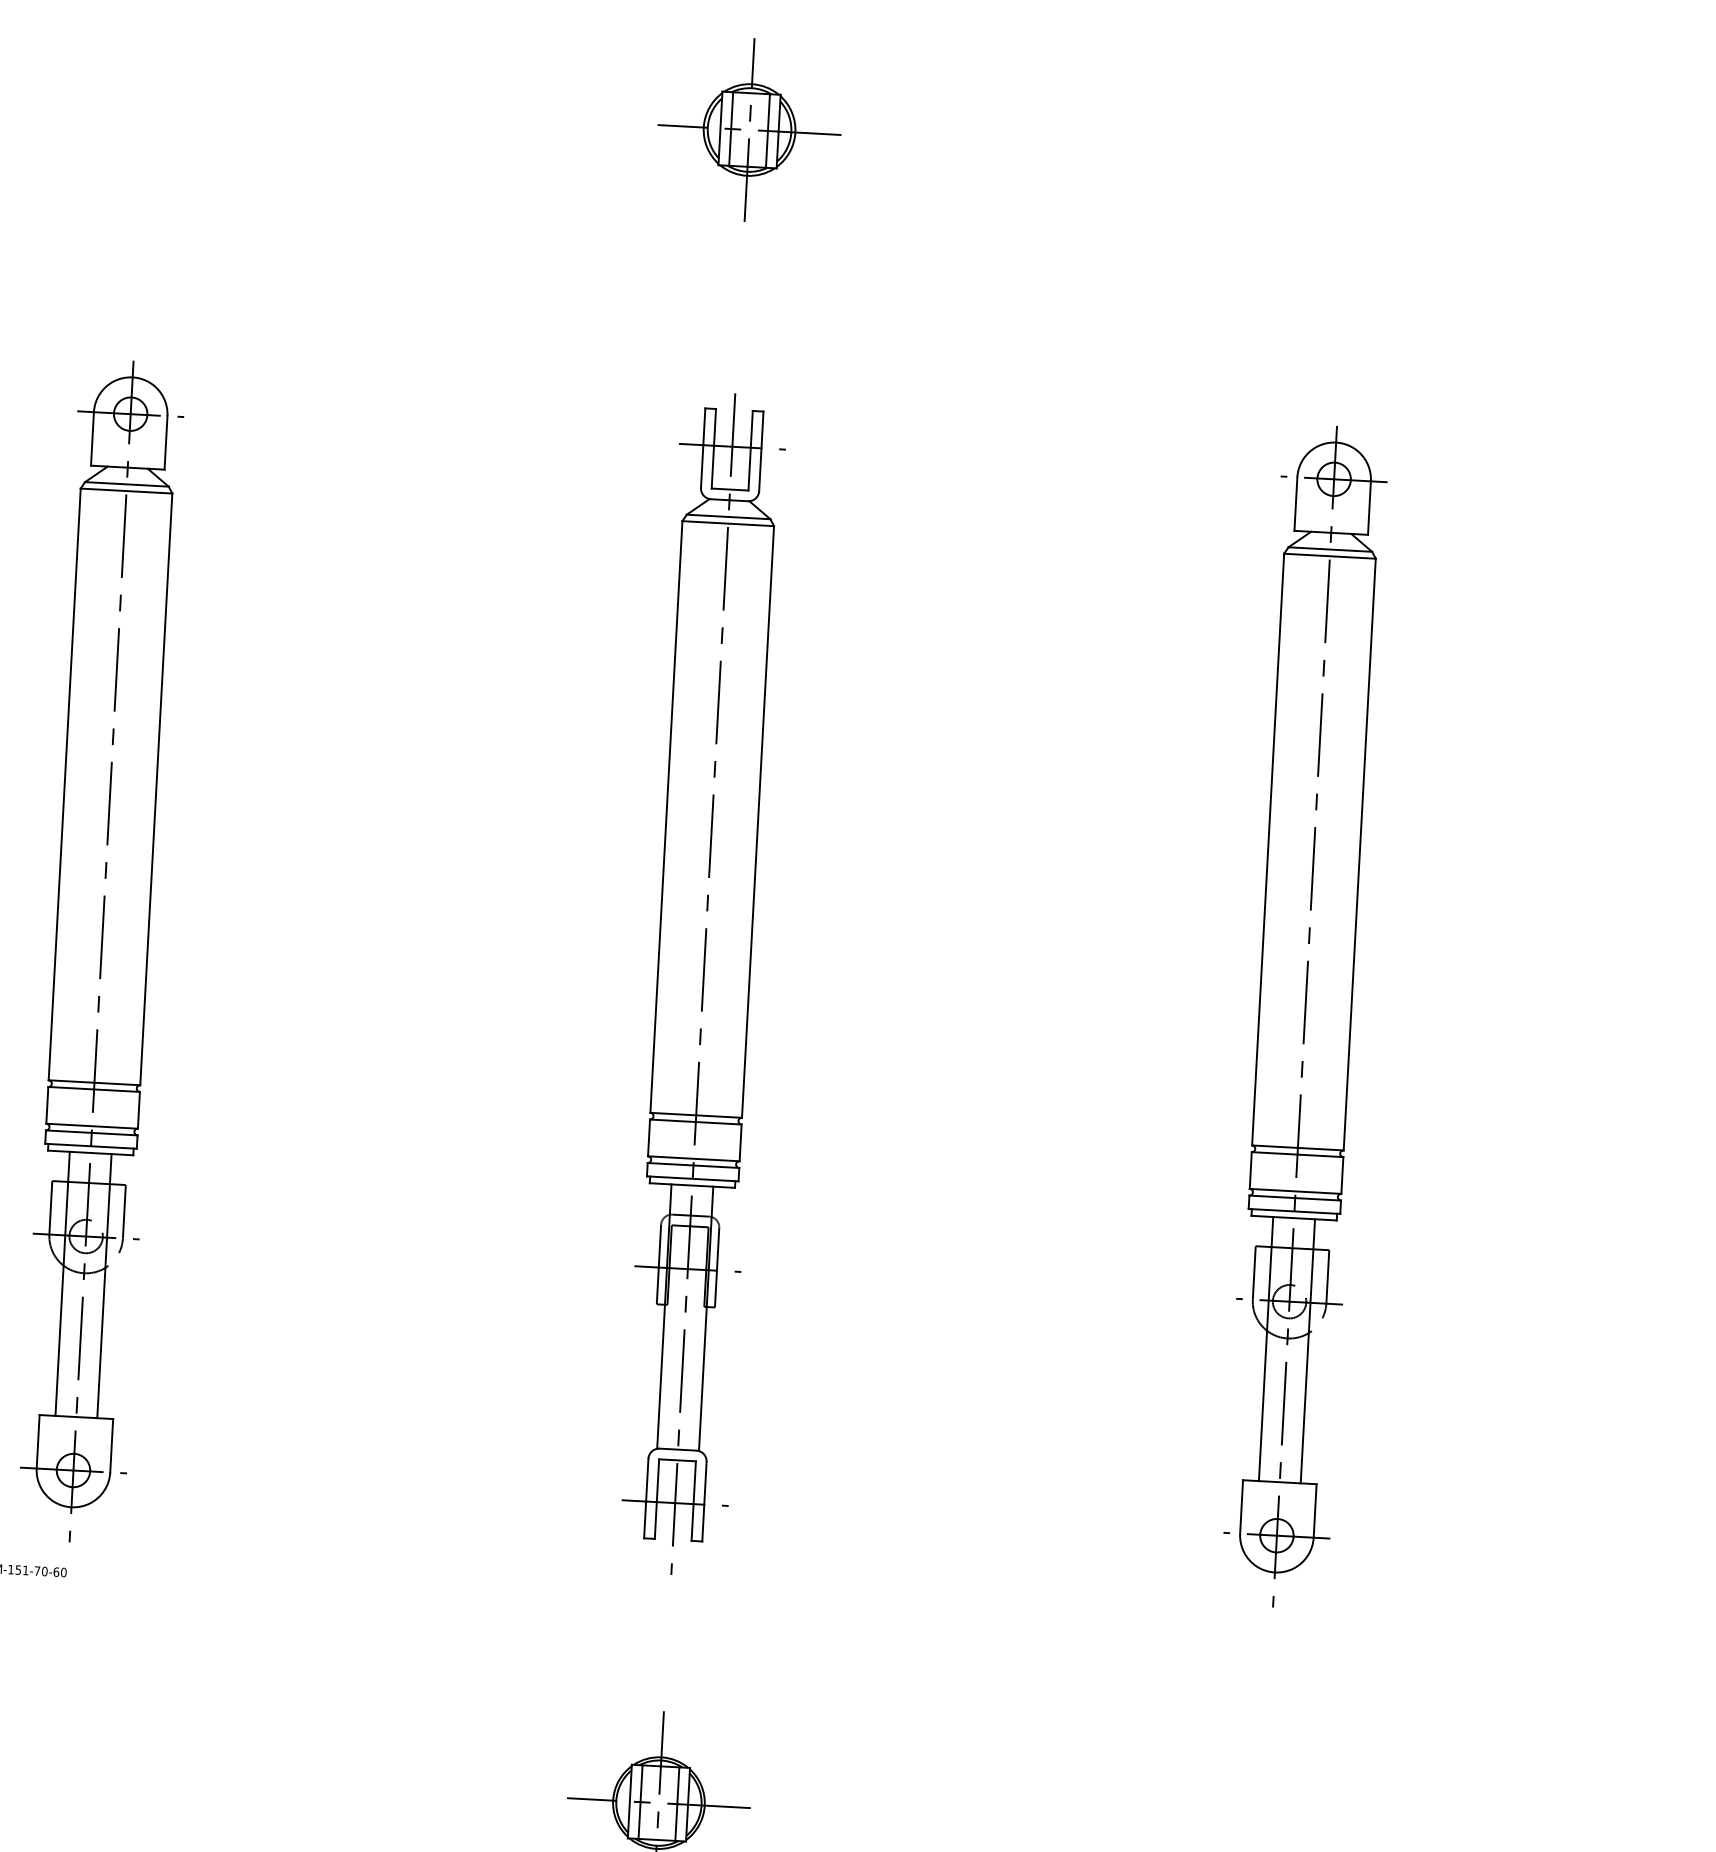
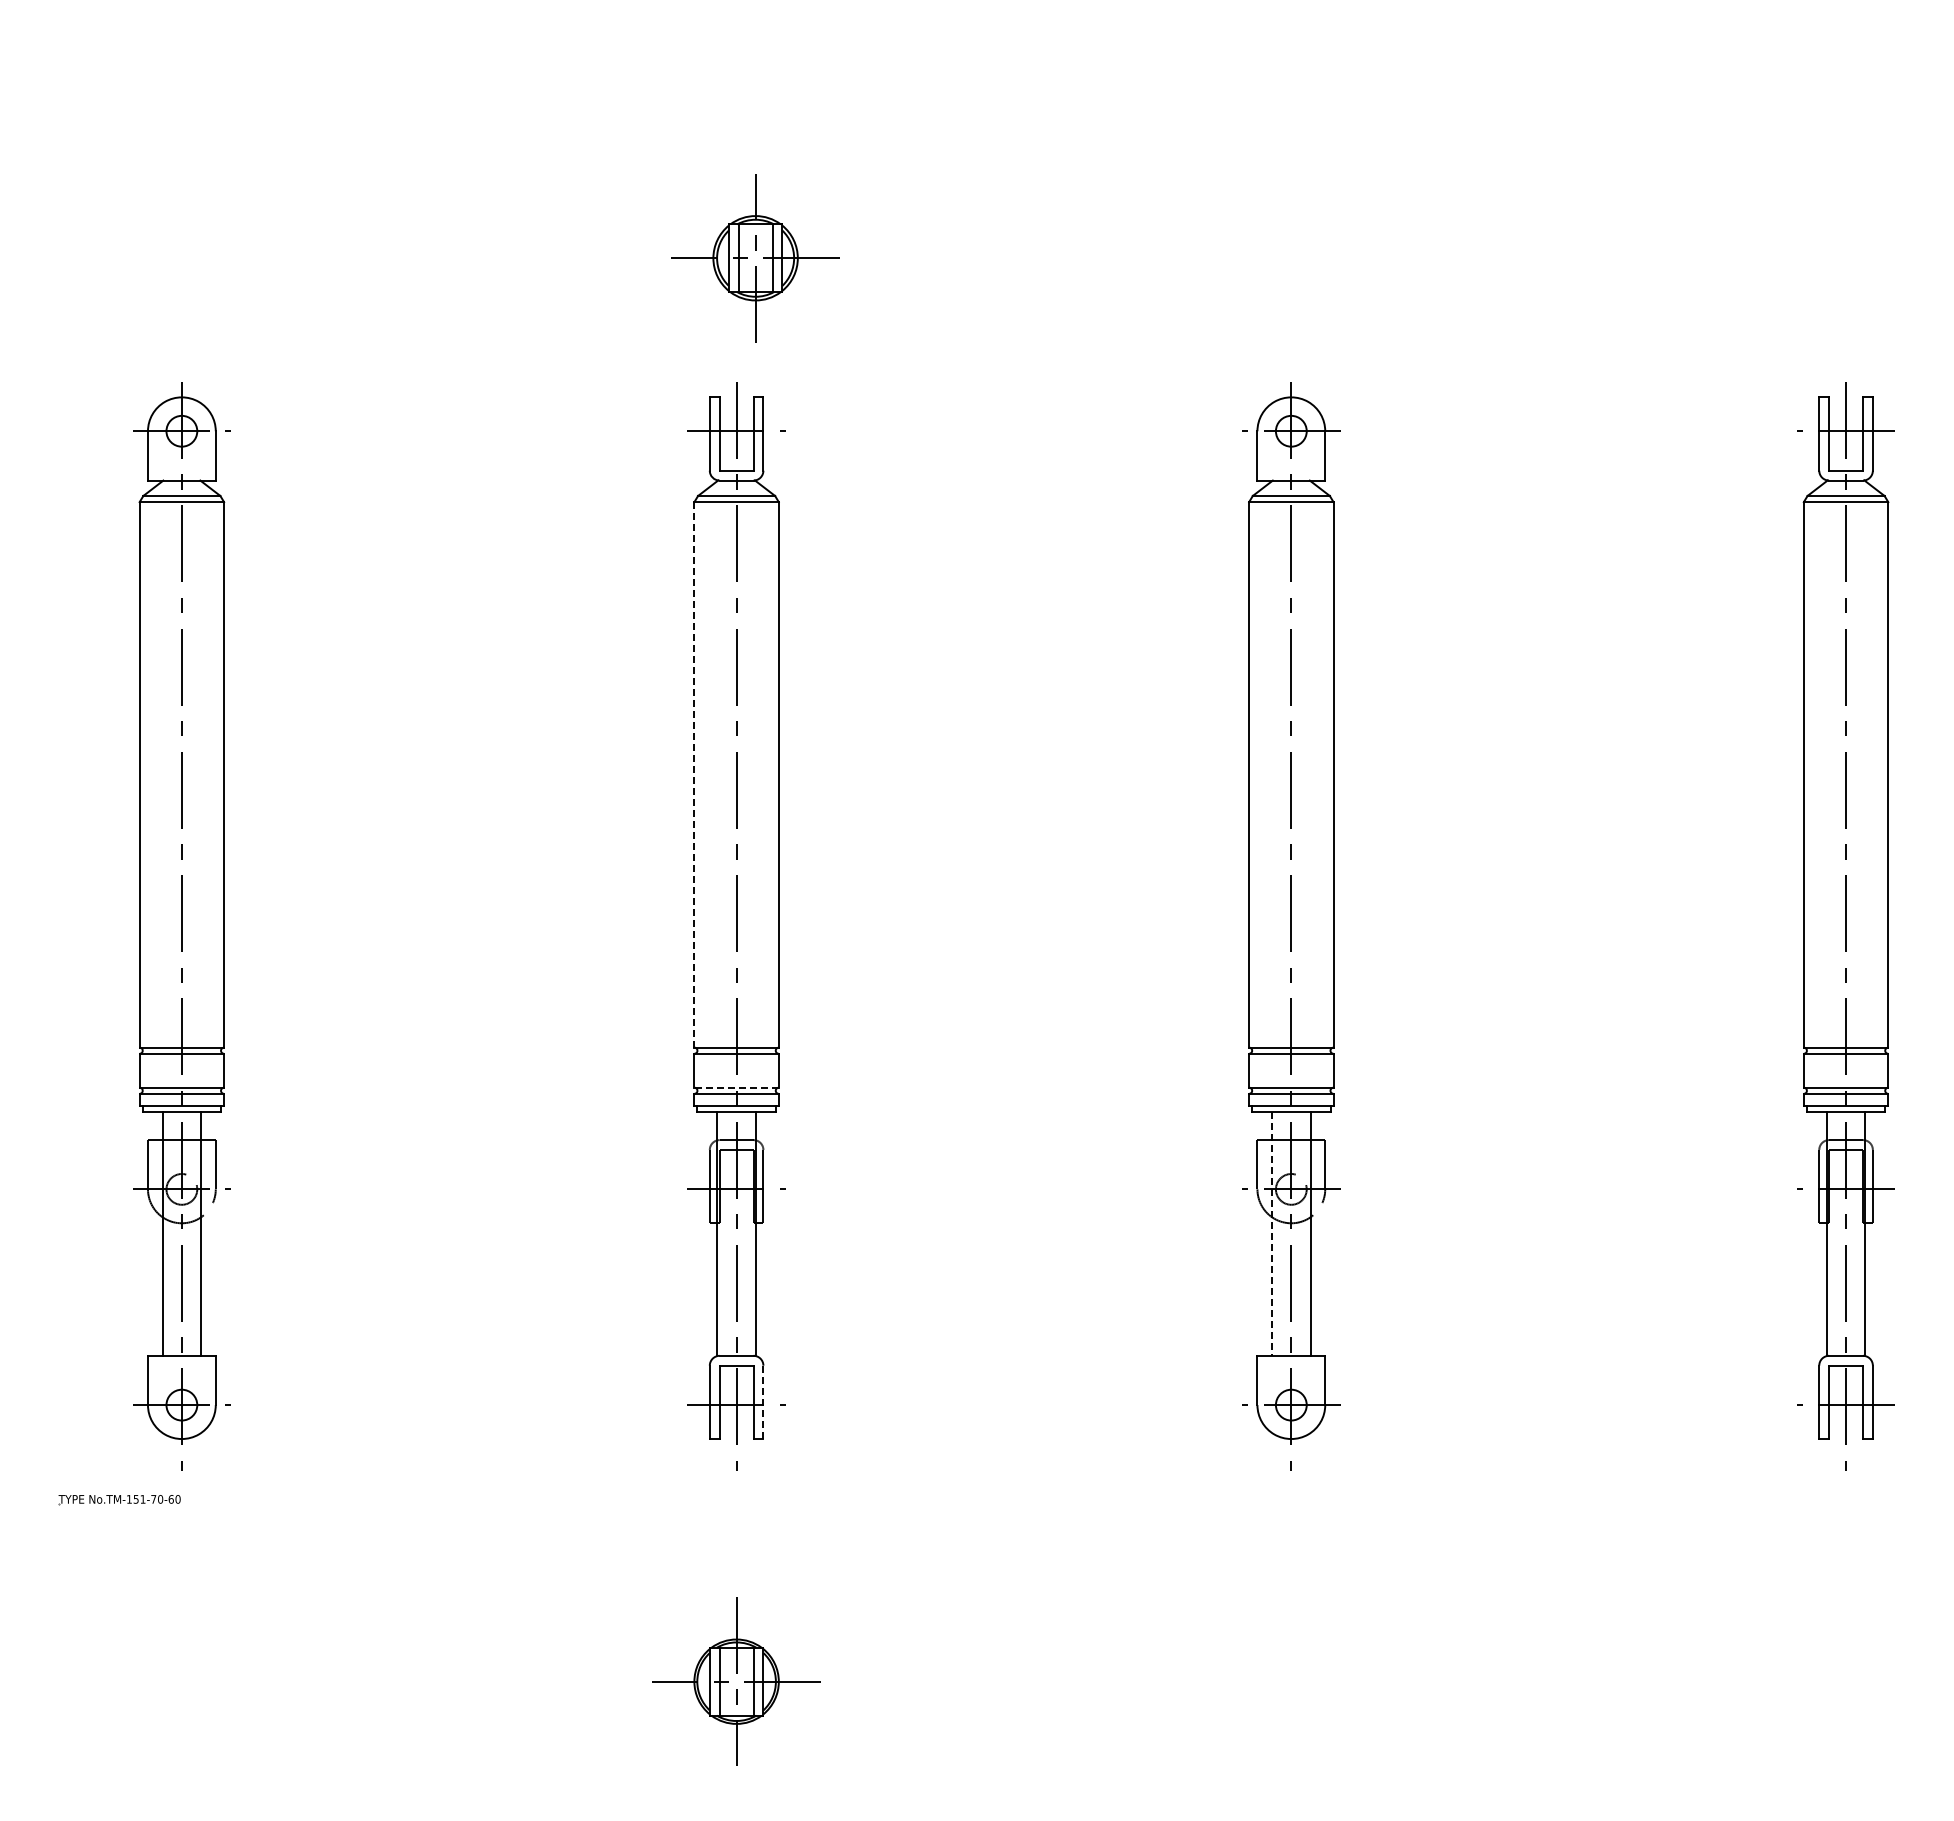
part: (749, 130) -> (755, 258), moved
line: (666, 816) -> (694, 774), solid -> dashed
line: (693, 1158) -> (736, 1087), solid -> dashed
line: (1266, 1349) -> (1272, 1234), solid -> dashed
line: (704, 1501) -> (763, 1402), solid -> dashed

